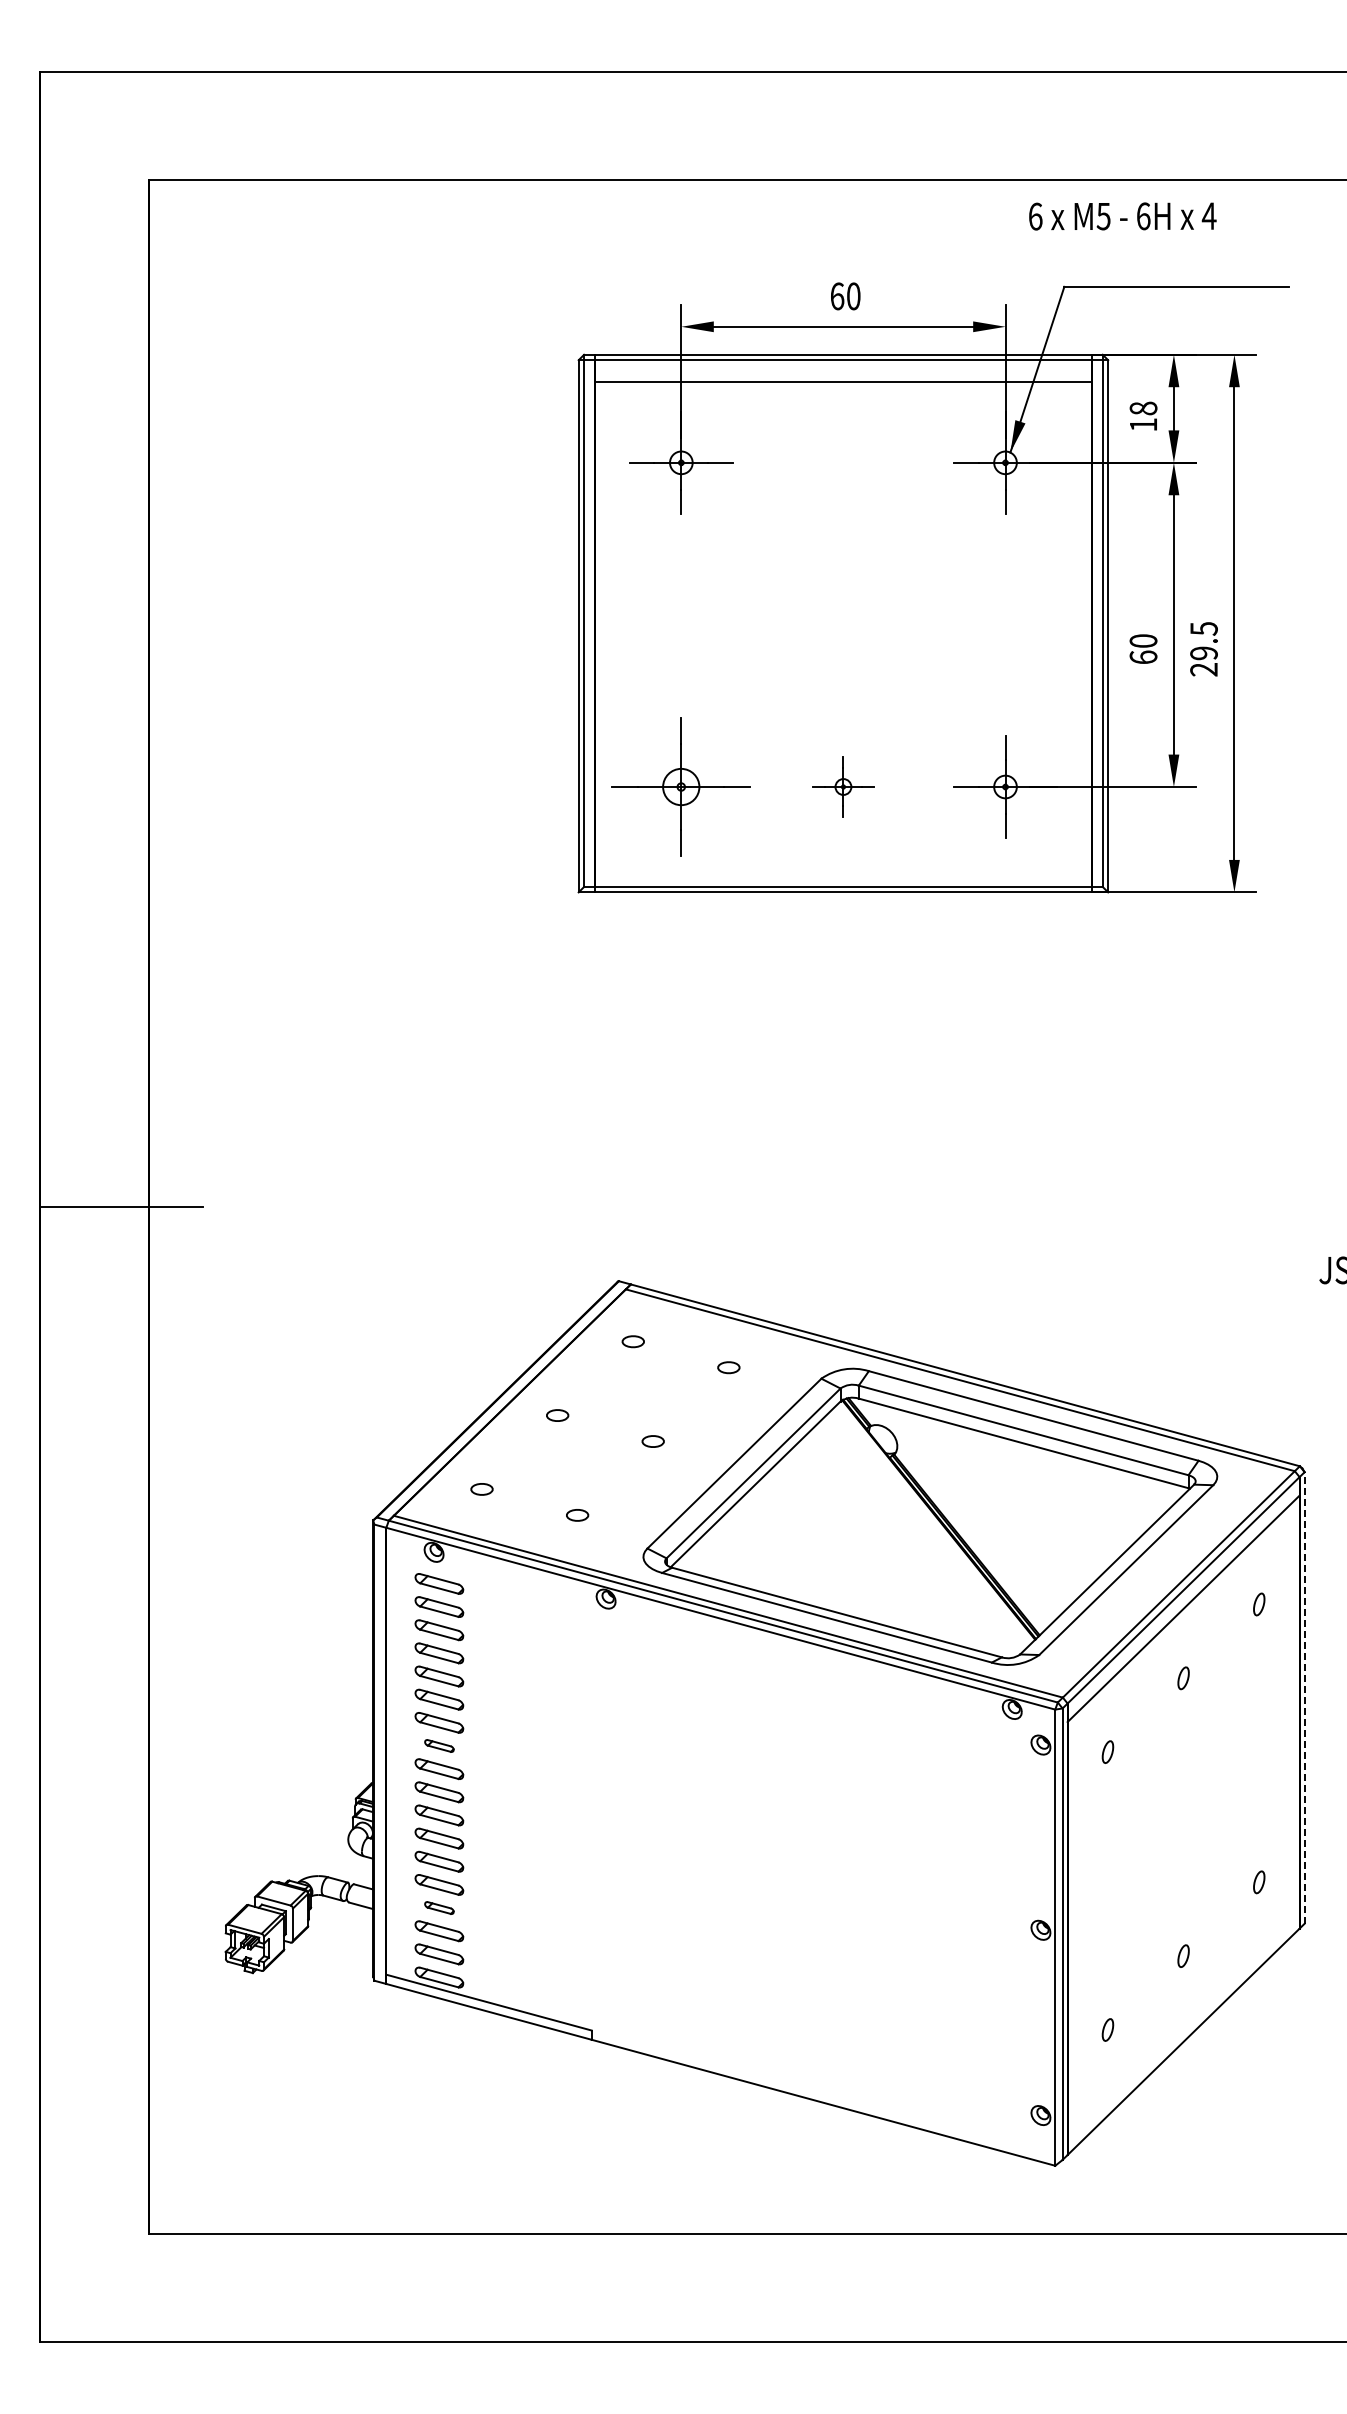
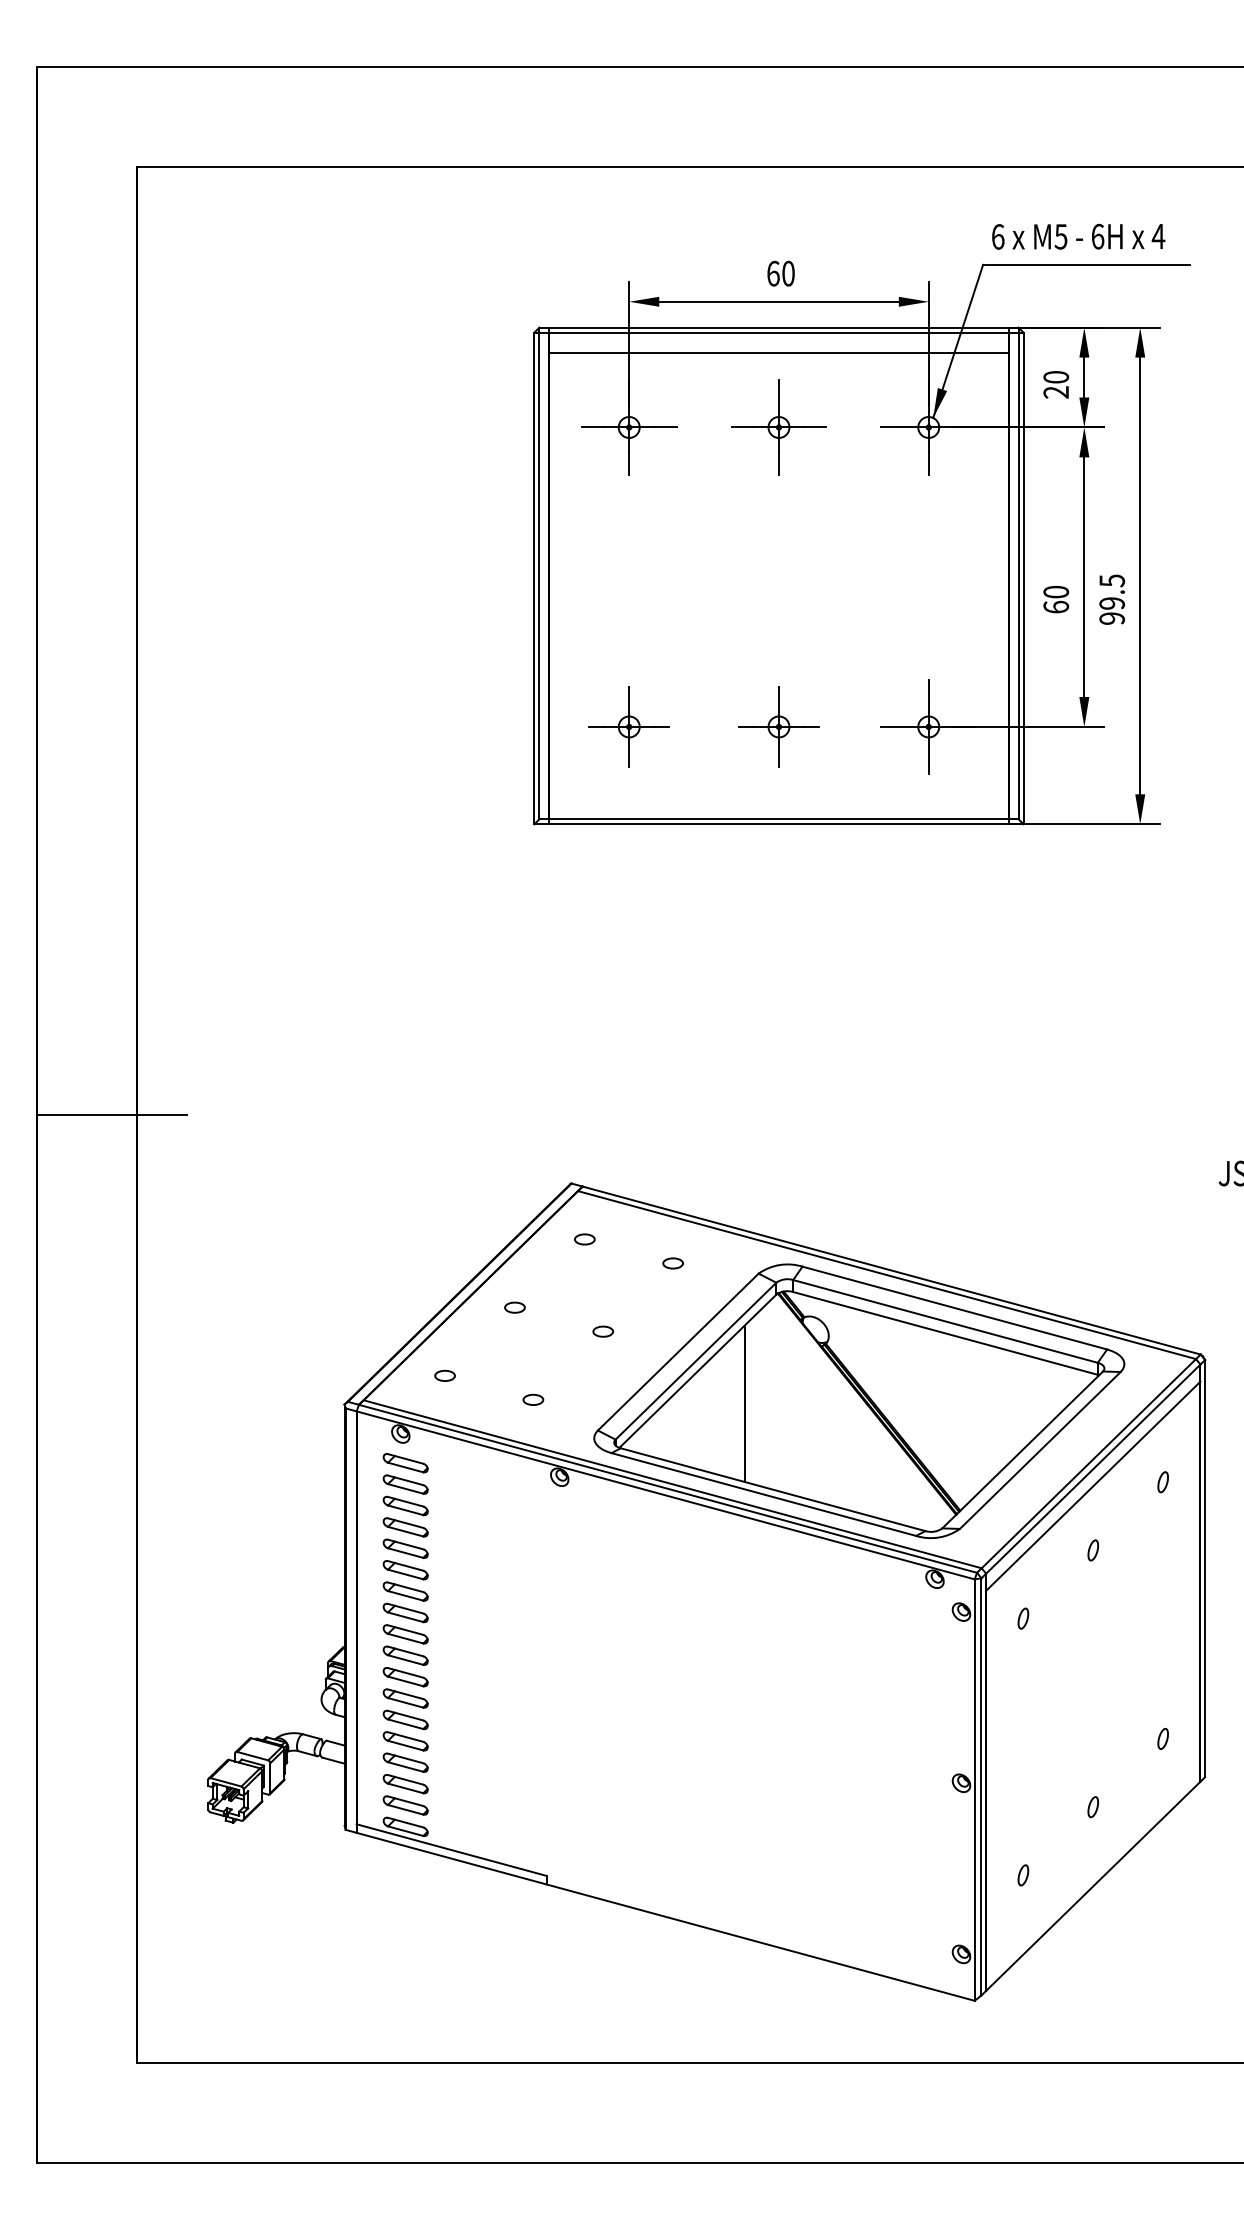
text: (1122, 216) -> (1078, 236), moved
text: (1143, 416) -> (1056, 384), 18 -> 20
part: (843, 462) -> (779, 427), added
text: (1203, 669) -> (1111, 618), 29.5 -> 99.5
part: (681, 786) -> (629, 726), size x0.62
part: (843, 786) -> (779, 726), size x1.43
line: (806, 1519) -> (744, 1403), added
line: (1304, 1697) -> (1204, 1568), dashed -> solid
part: (439, 1745) -> (405, 1612), size x1.67
part: (439, 1907) -> (405, 1762), size x1.67

